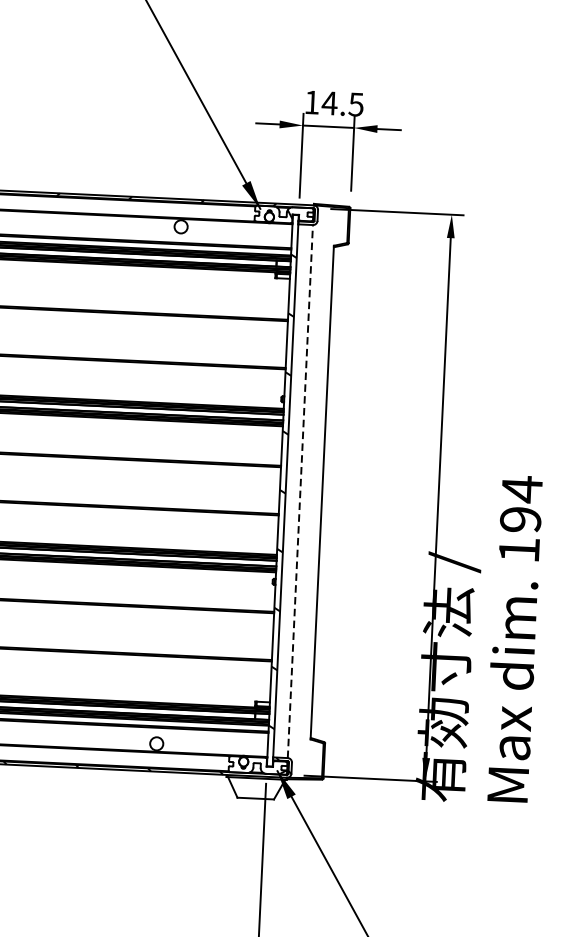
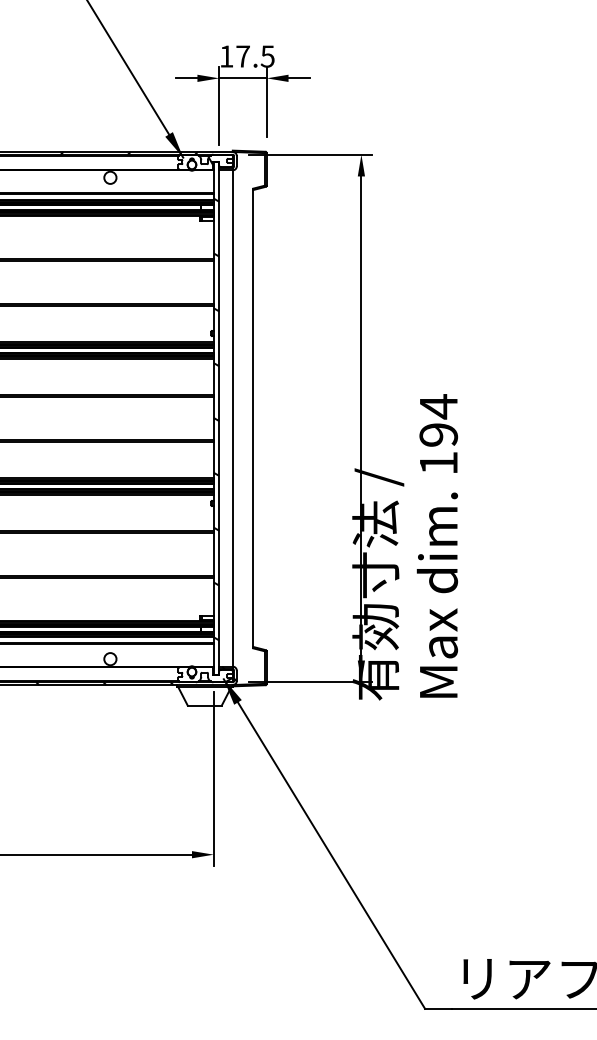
text: (329, 103) -> (242, 56), 14.5 -> 17.5
line: (300, 491) -> (232, 418), dashed -> solid

